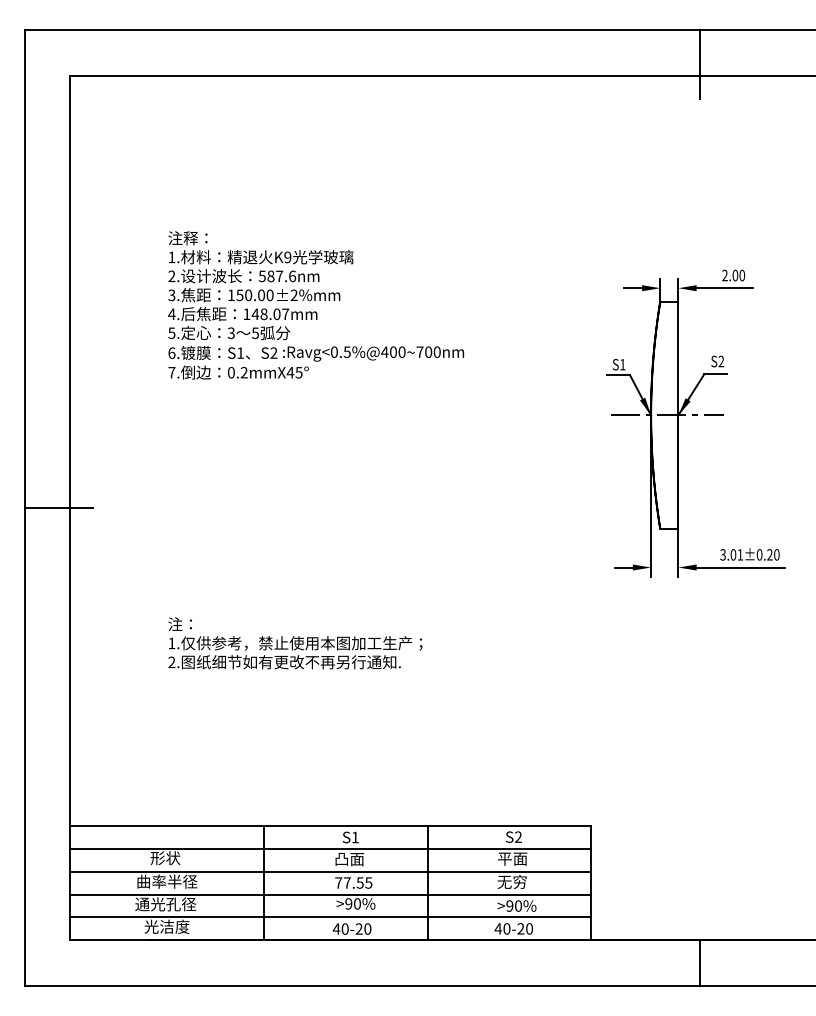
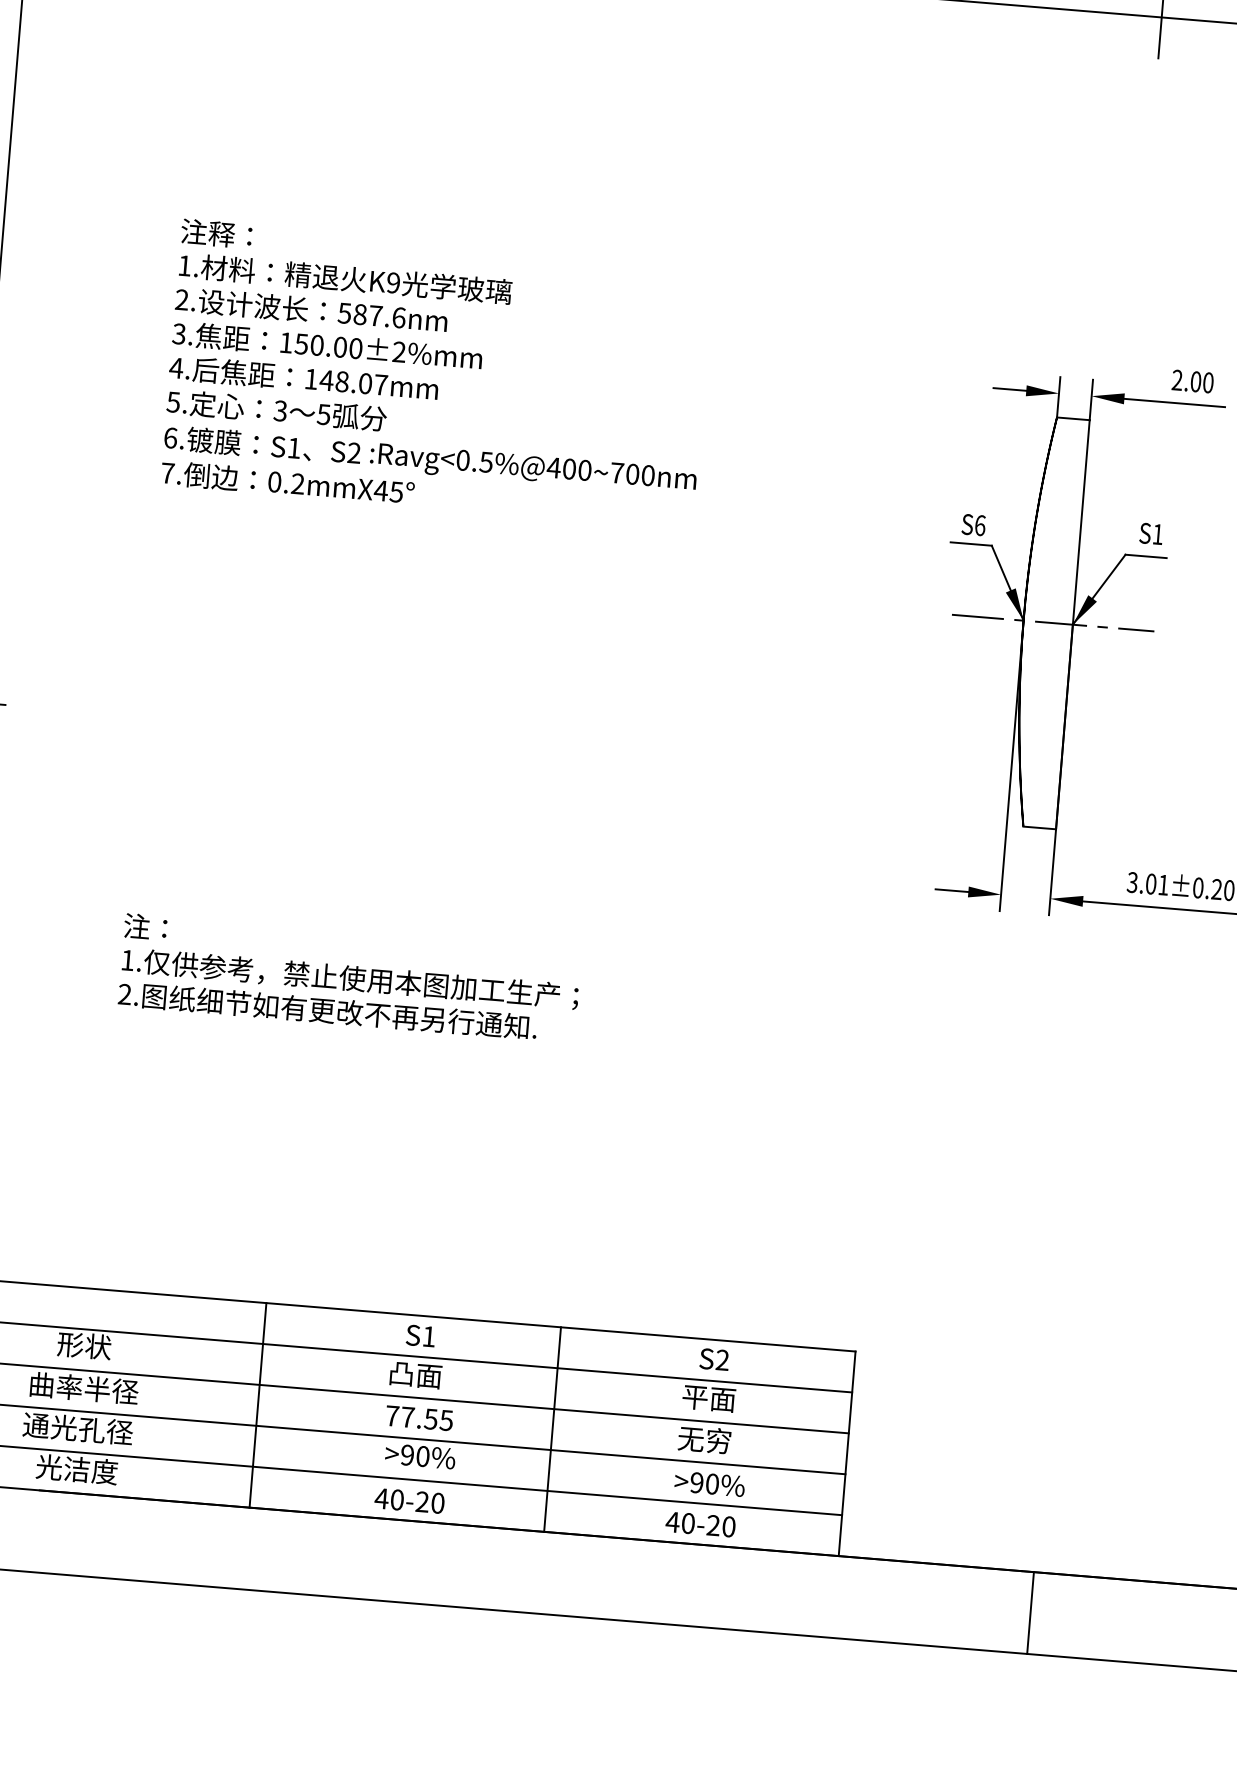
text: (721, 361) -> (1158, 534), S2 -> S1
text: (622, 364) -> (979, 525), S1 -> S6

